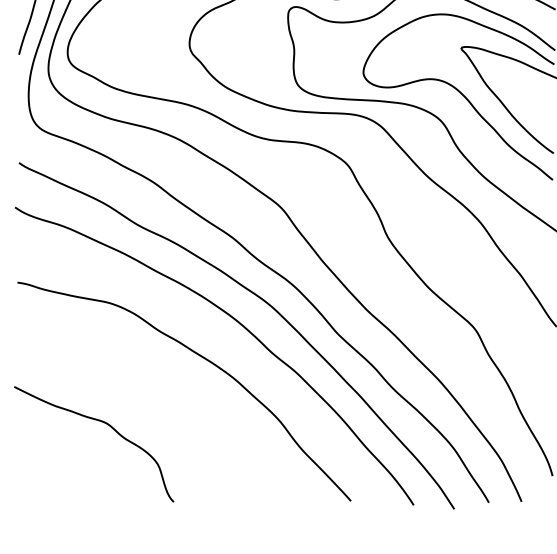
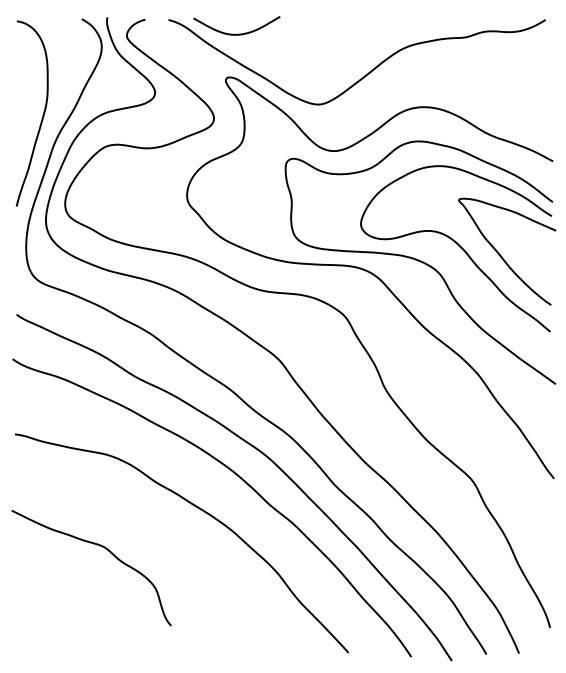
curve: (101, 422) -> (99, 546), moved

